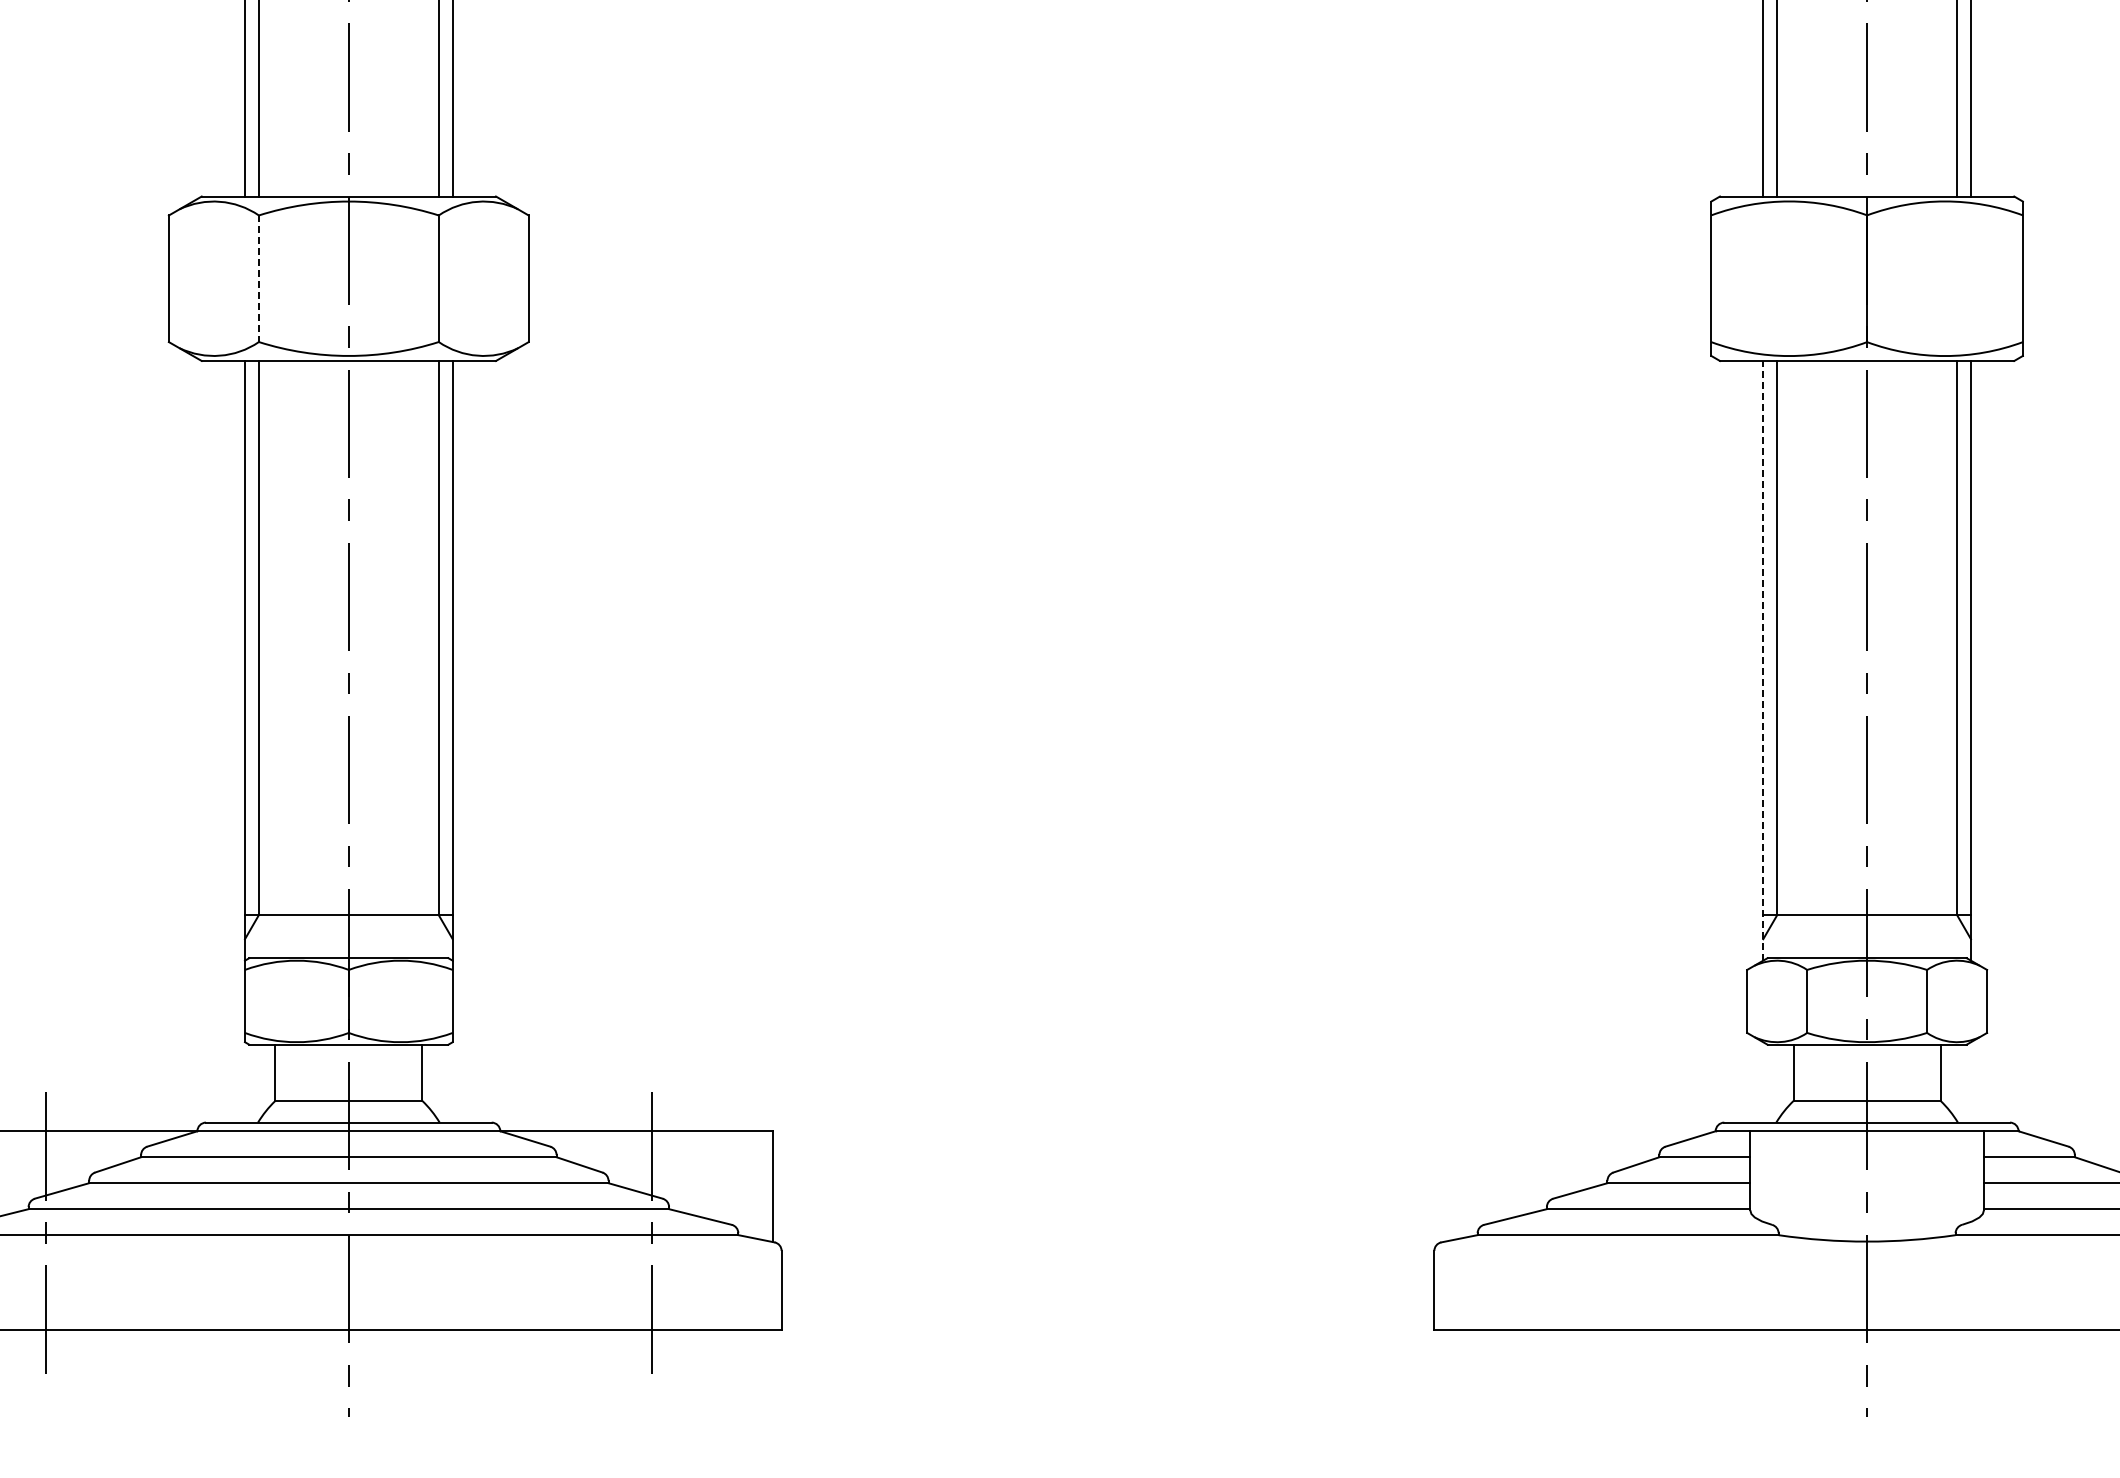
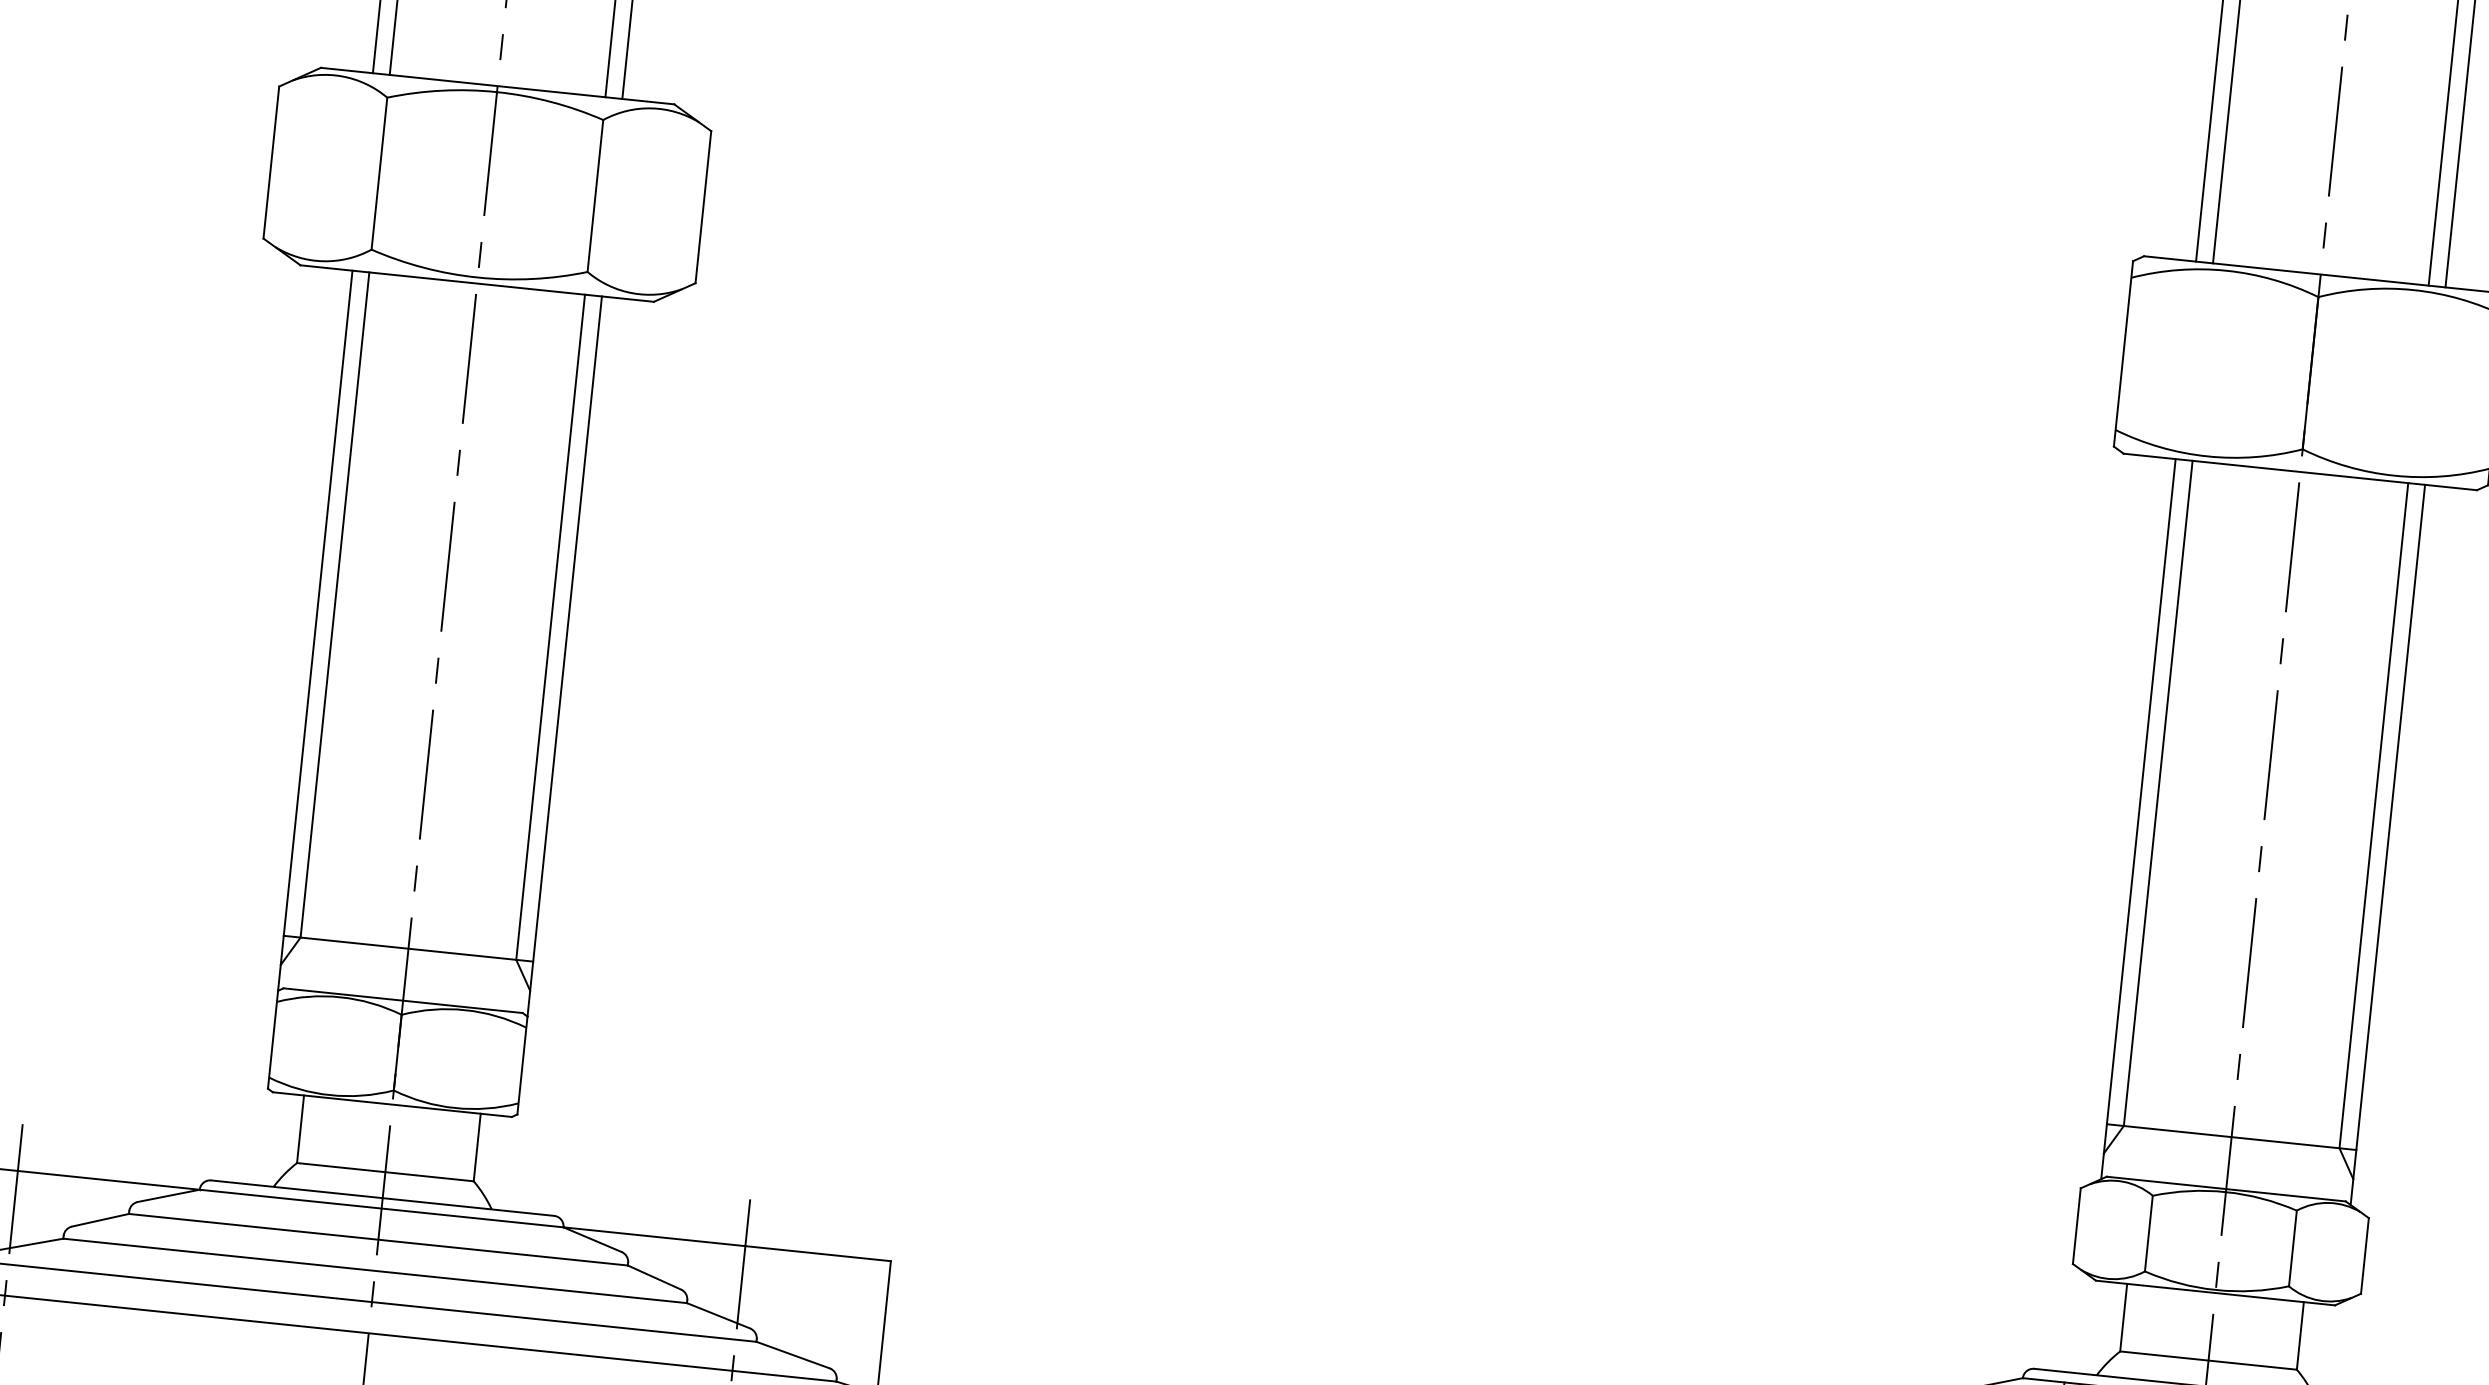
line: (258, 279) -> (378, 174), dashed -> solid
line: (1763, 660) -> (2138, 818), dashed -> solid

